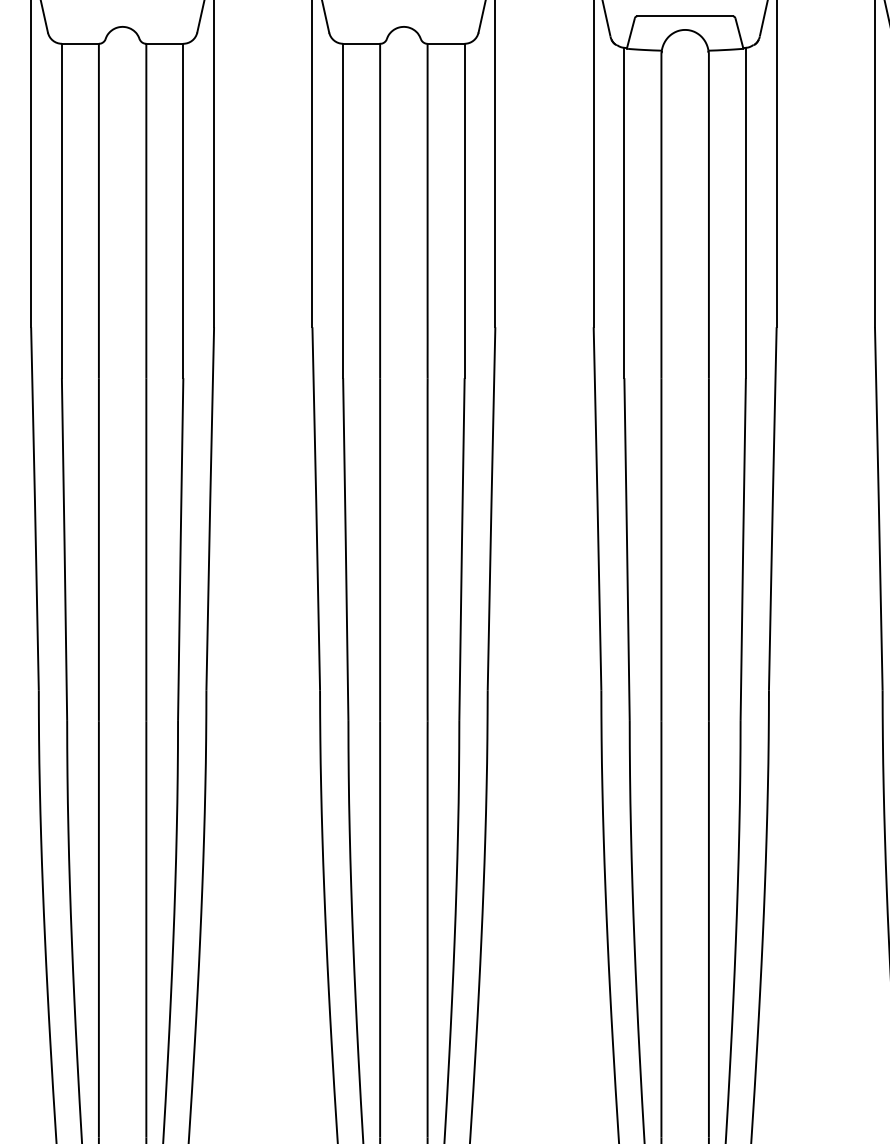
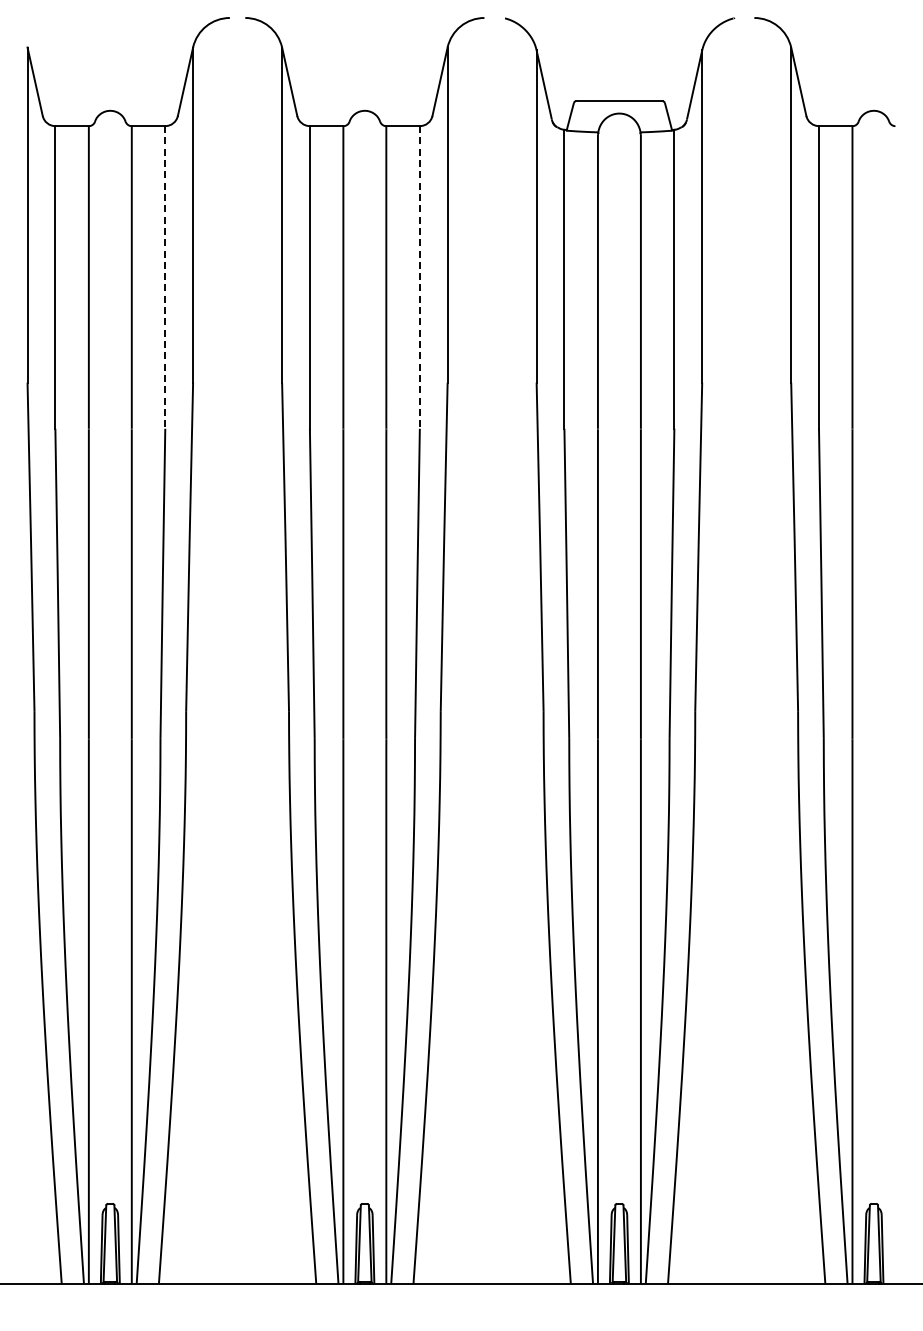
line: (183, 211) -> (165, 277), solid -> dashed
line: (464, 211) -> (419, 277), solid -> dashed

